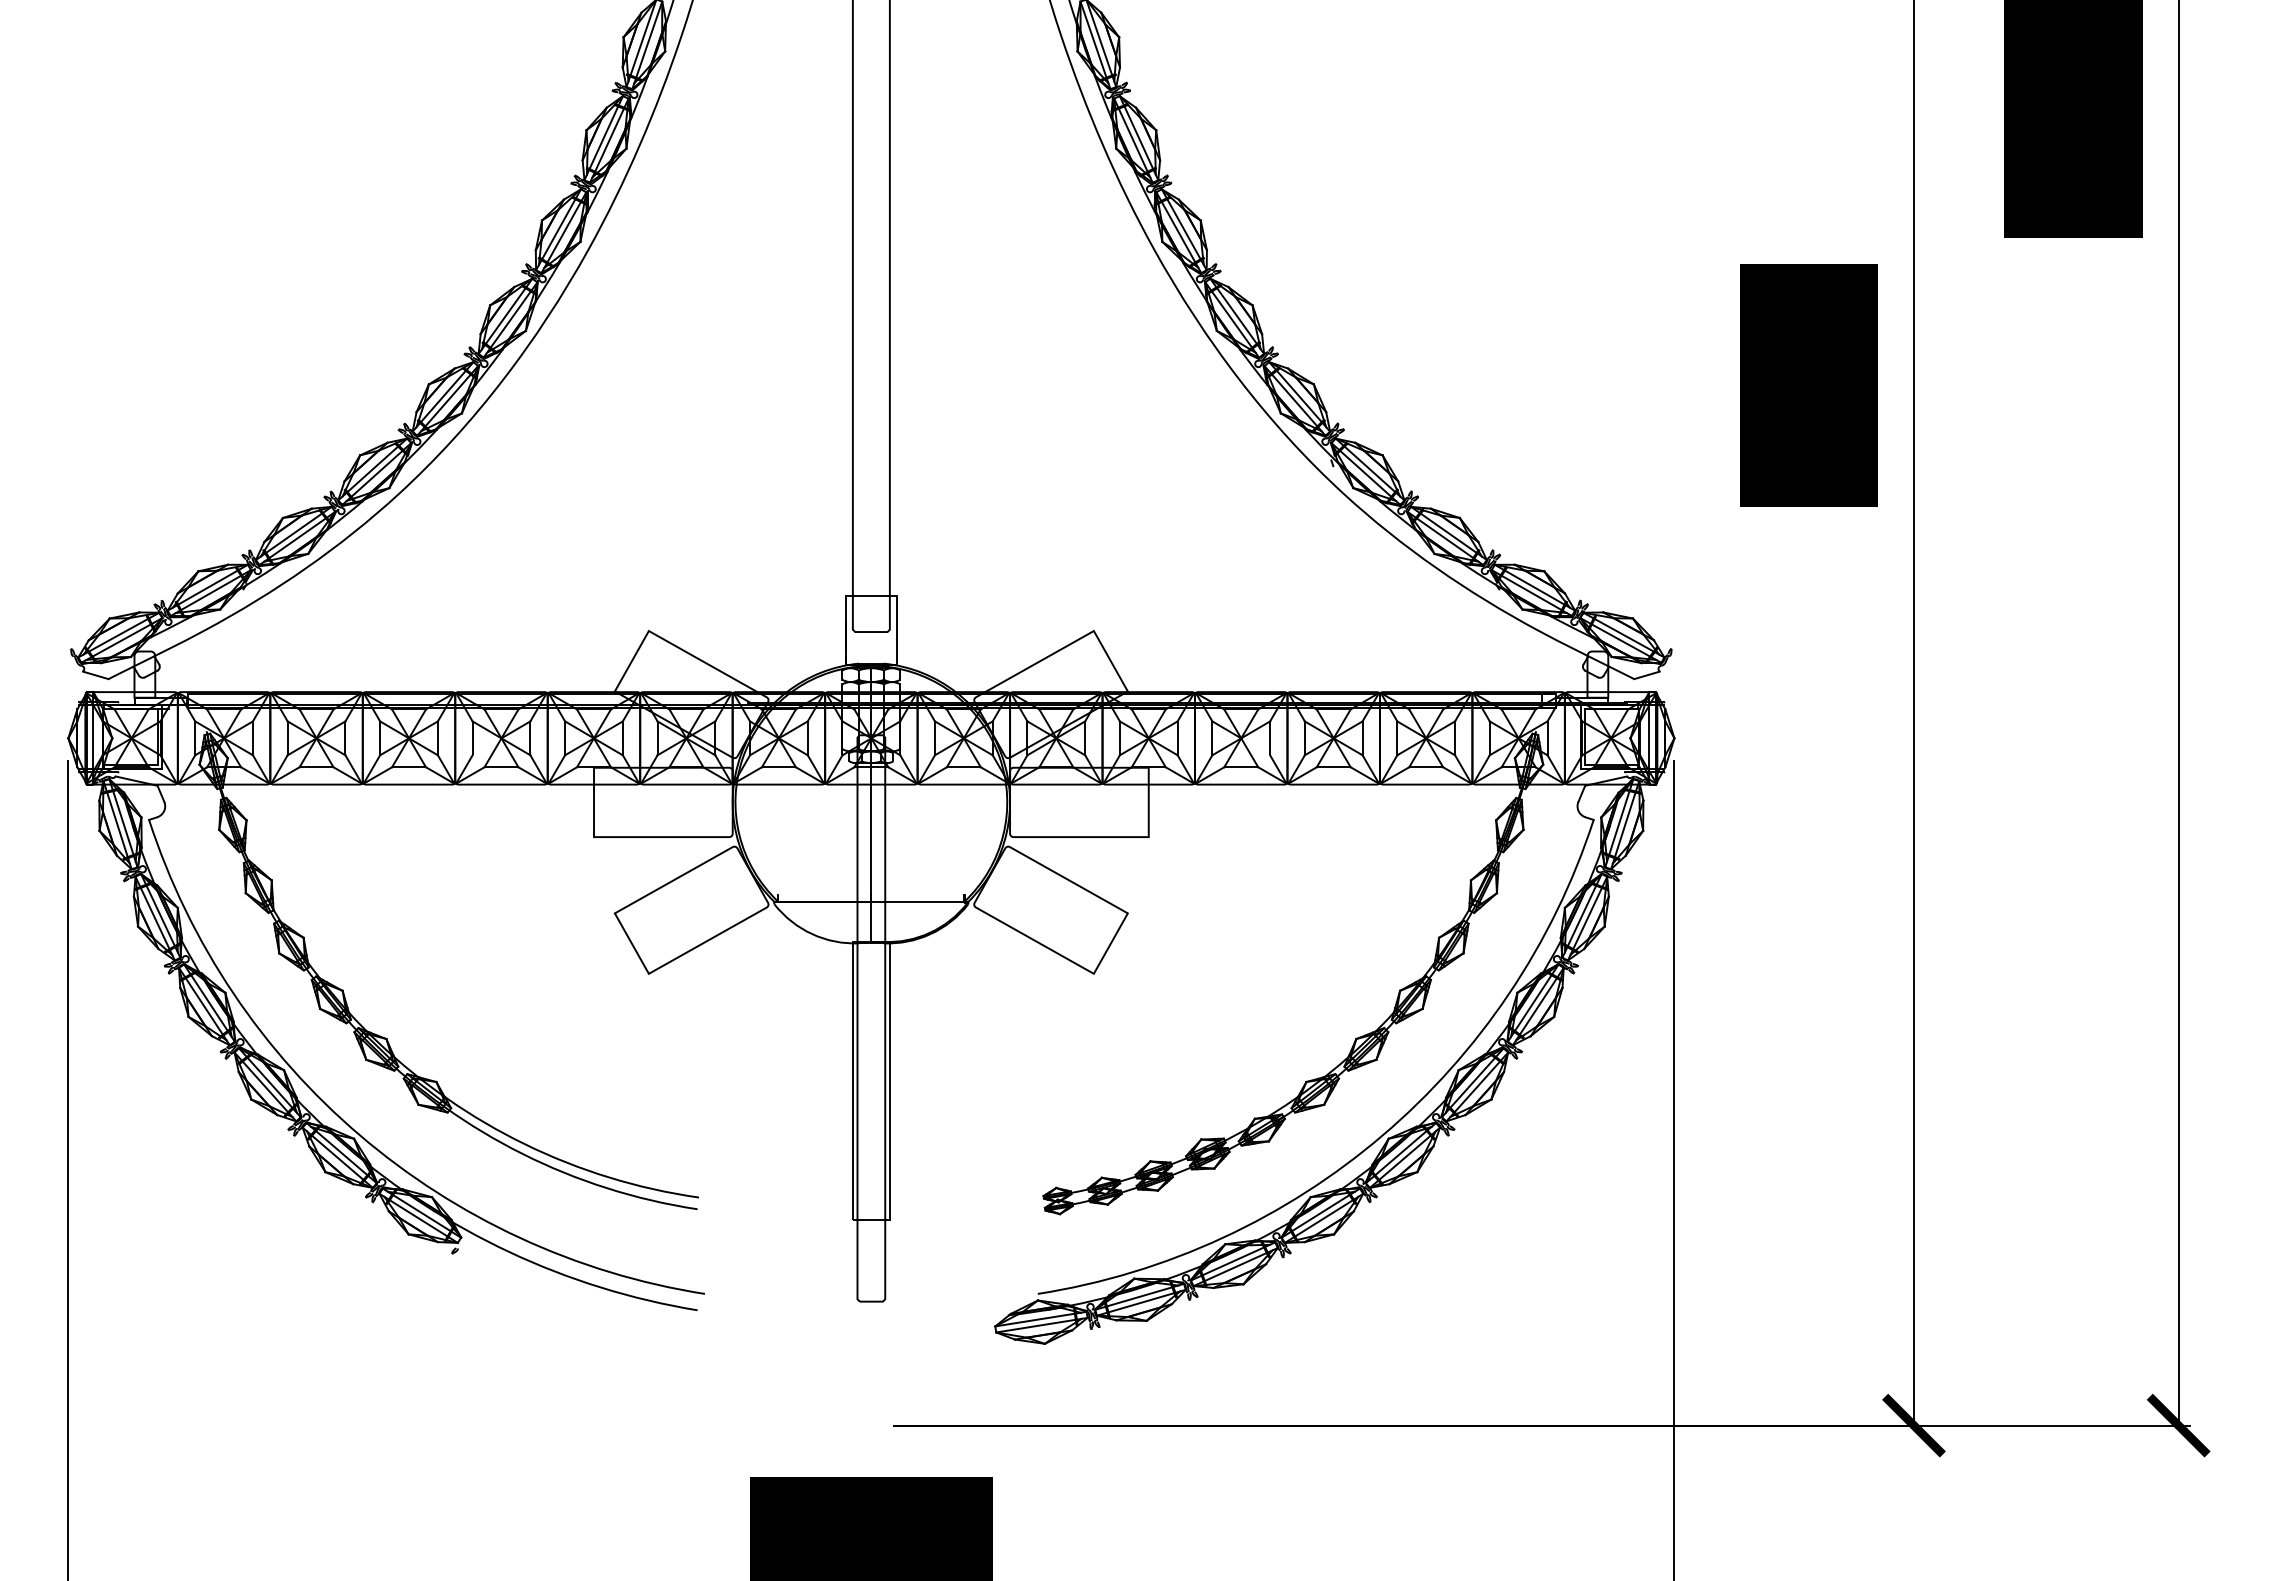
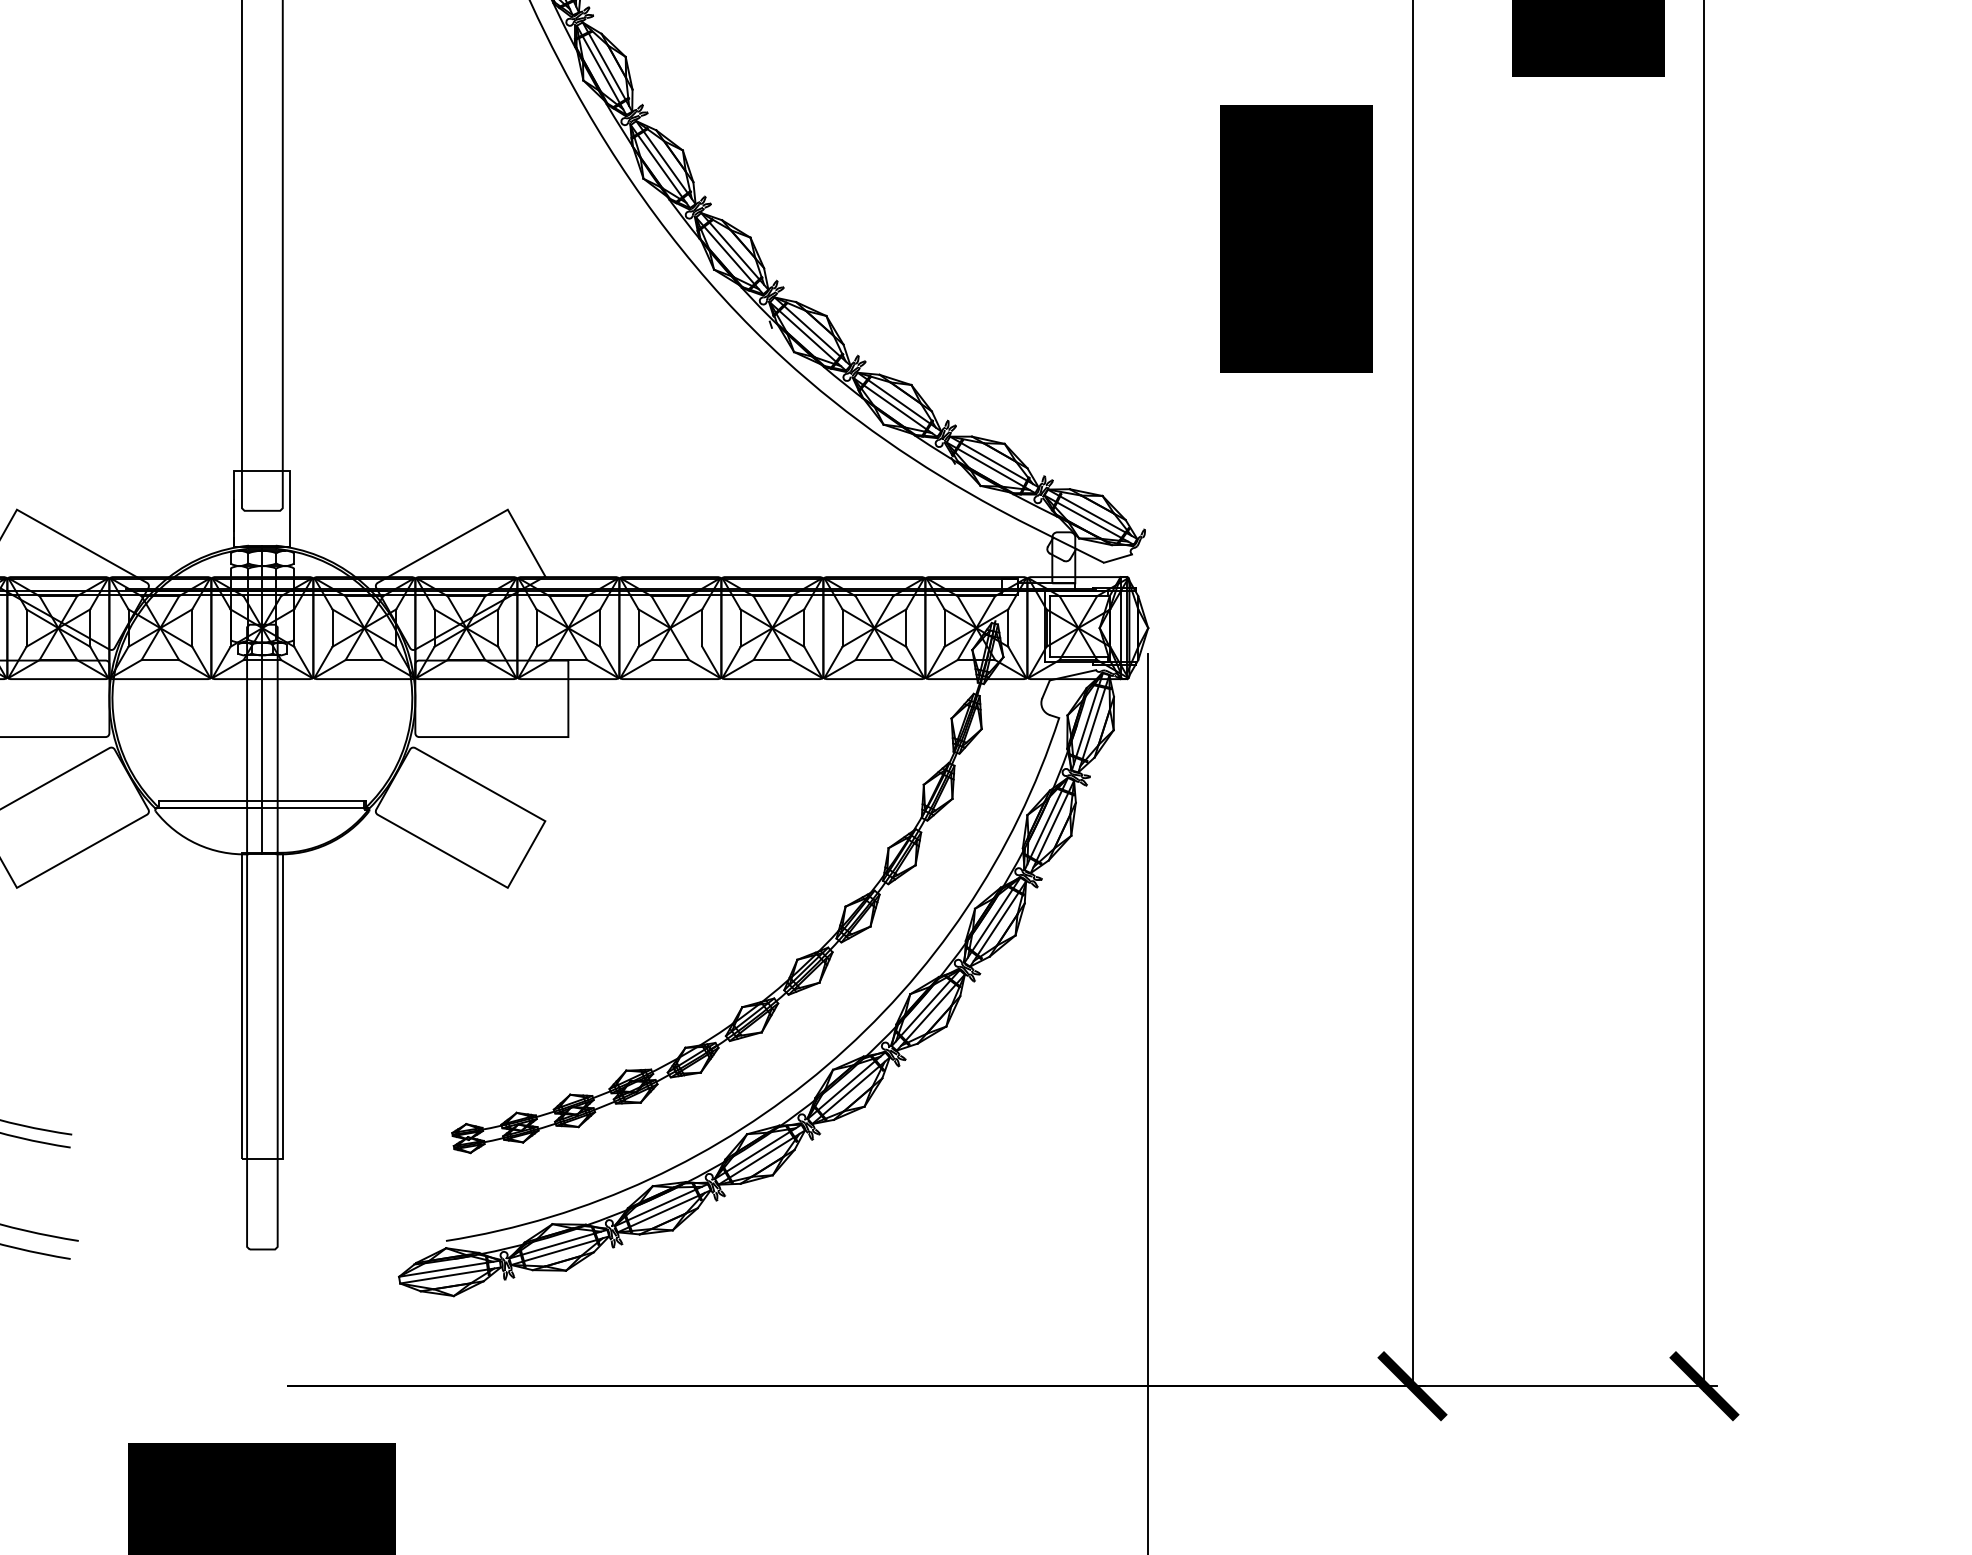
line: (871, 894) -> (262, 800), added

